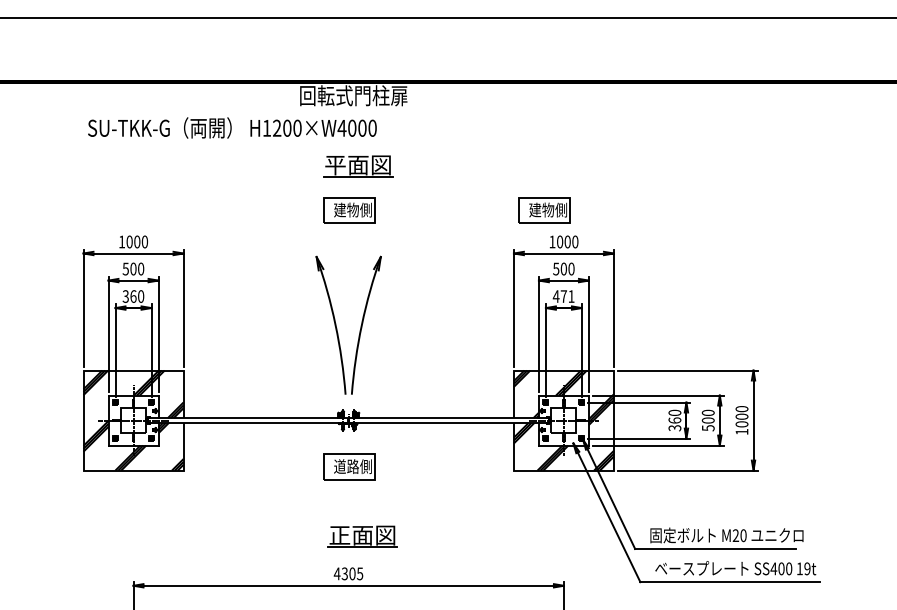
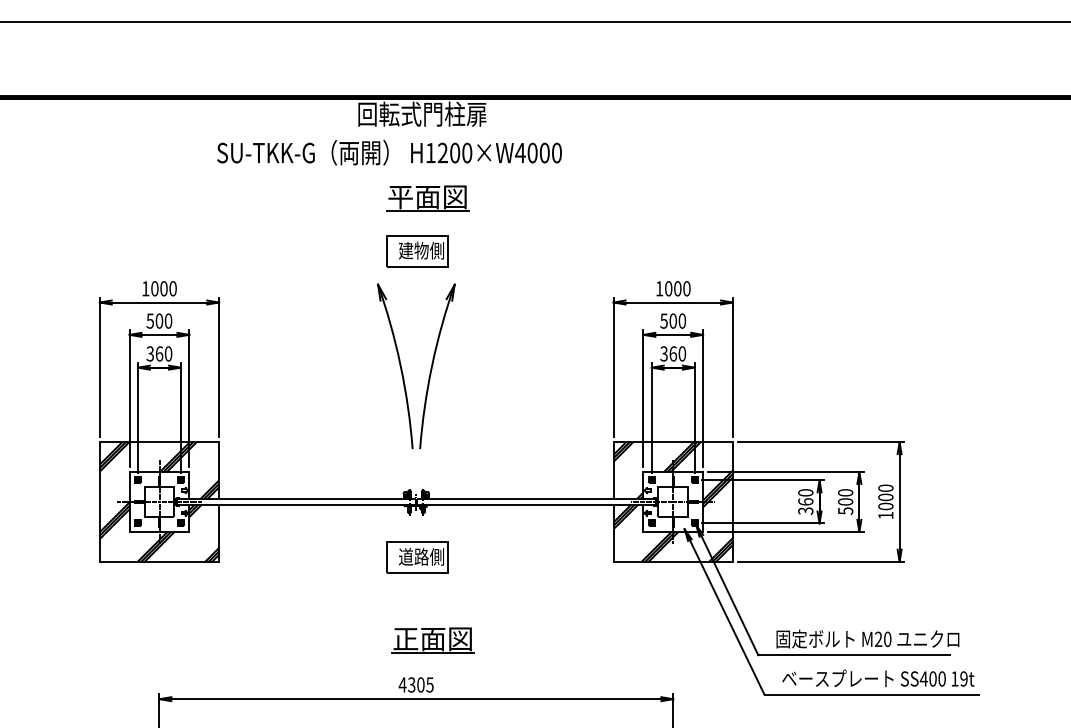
text: (232, 127) -> (389, 152), moved
part: (544, 210) -> (650, 251), removed
text: (564, 296) -> (673, 353), 471 -> 360
part: (360, 326) -> (430, 367), moved

